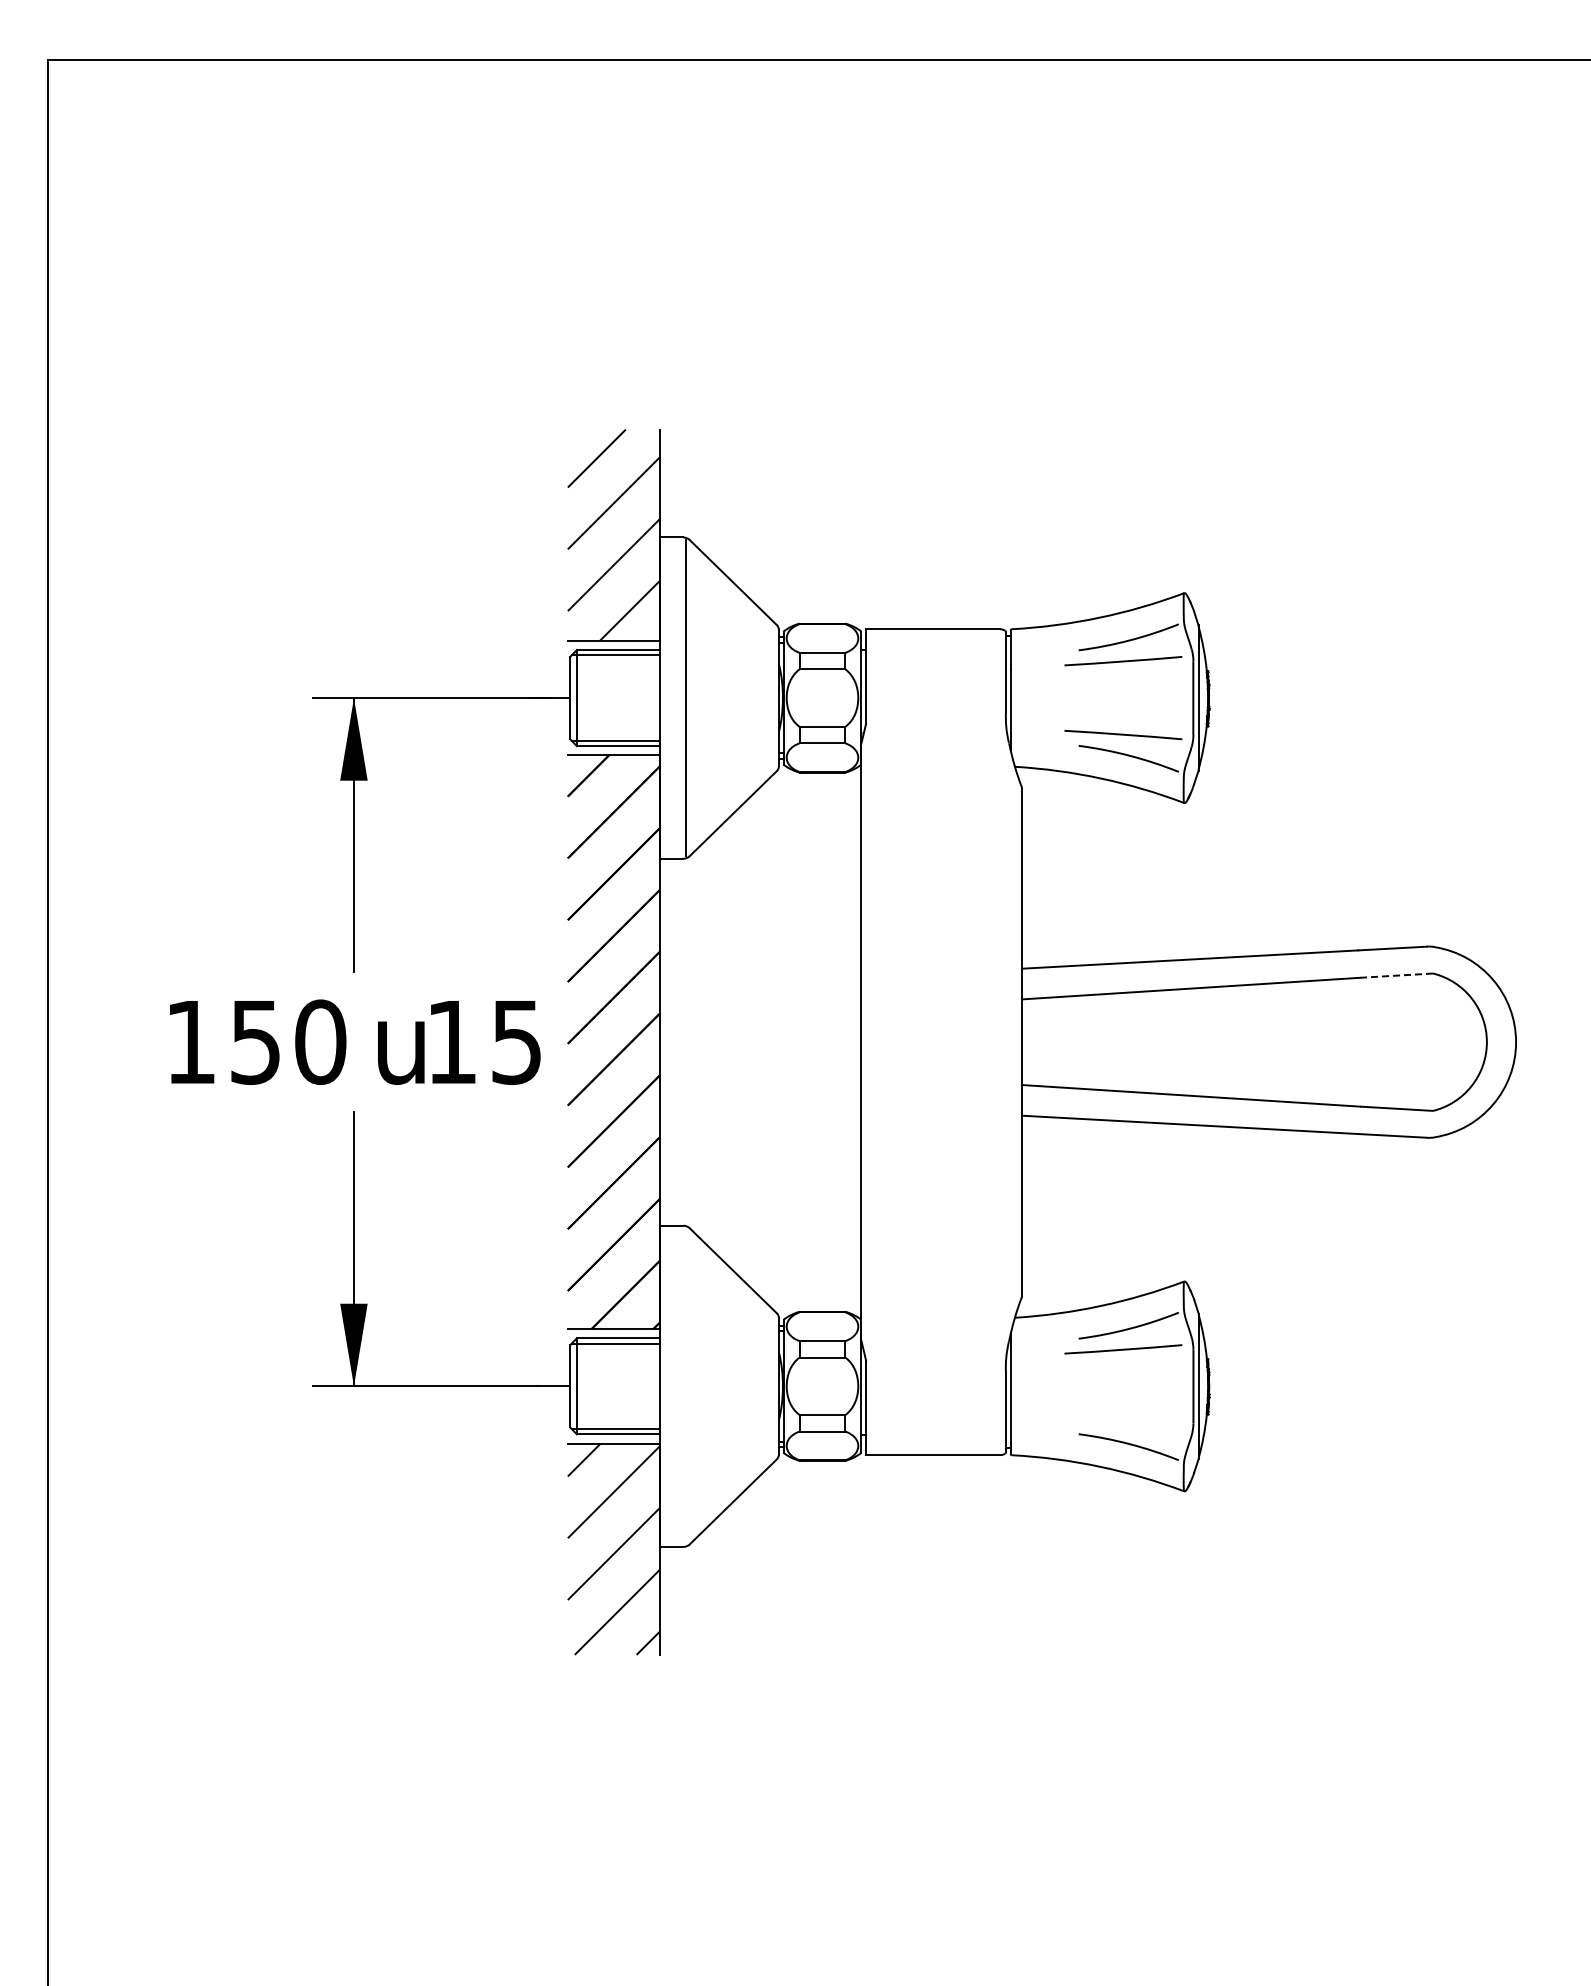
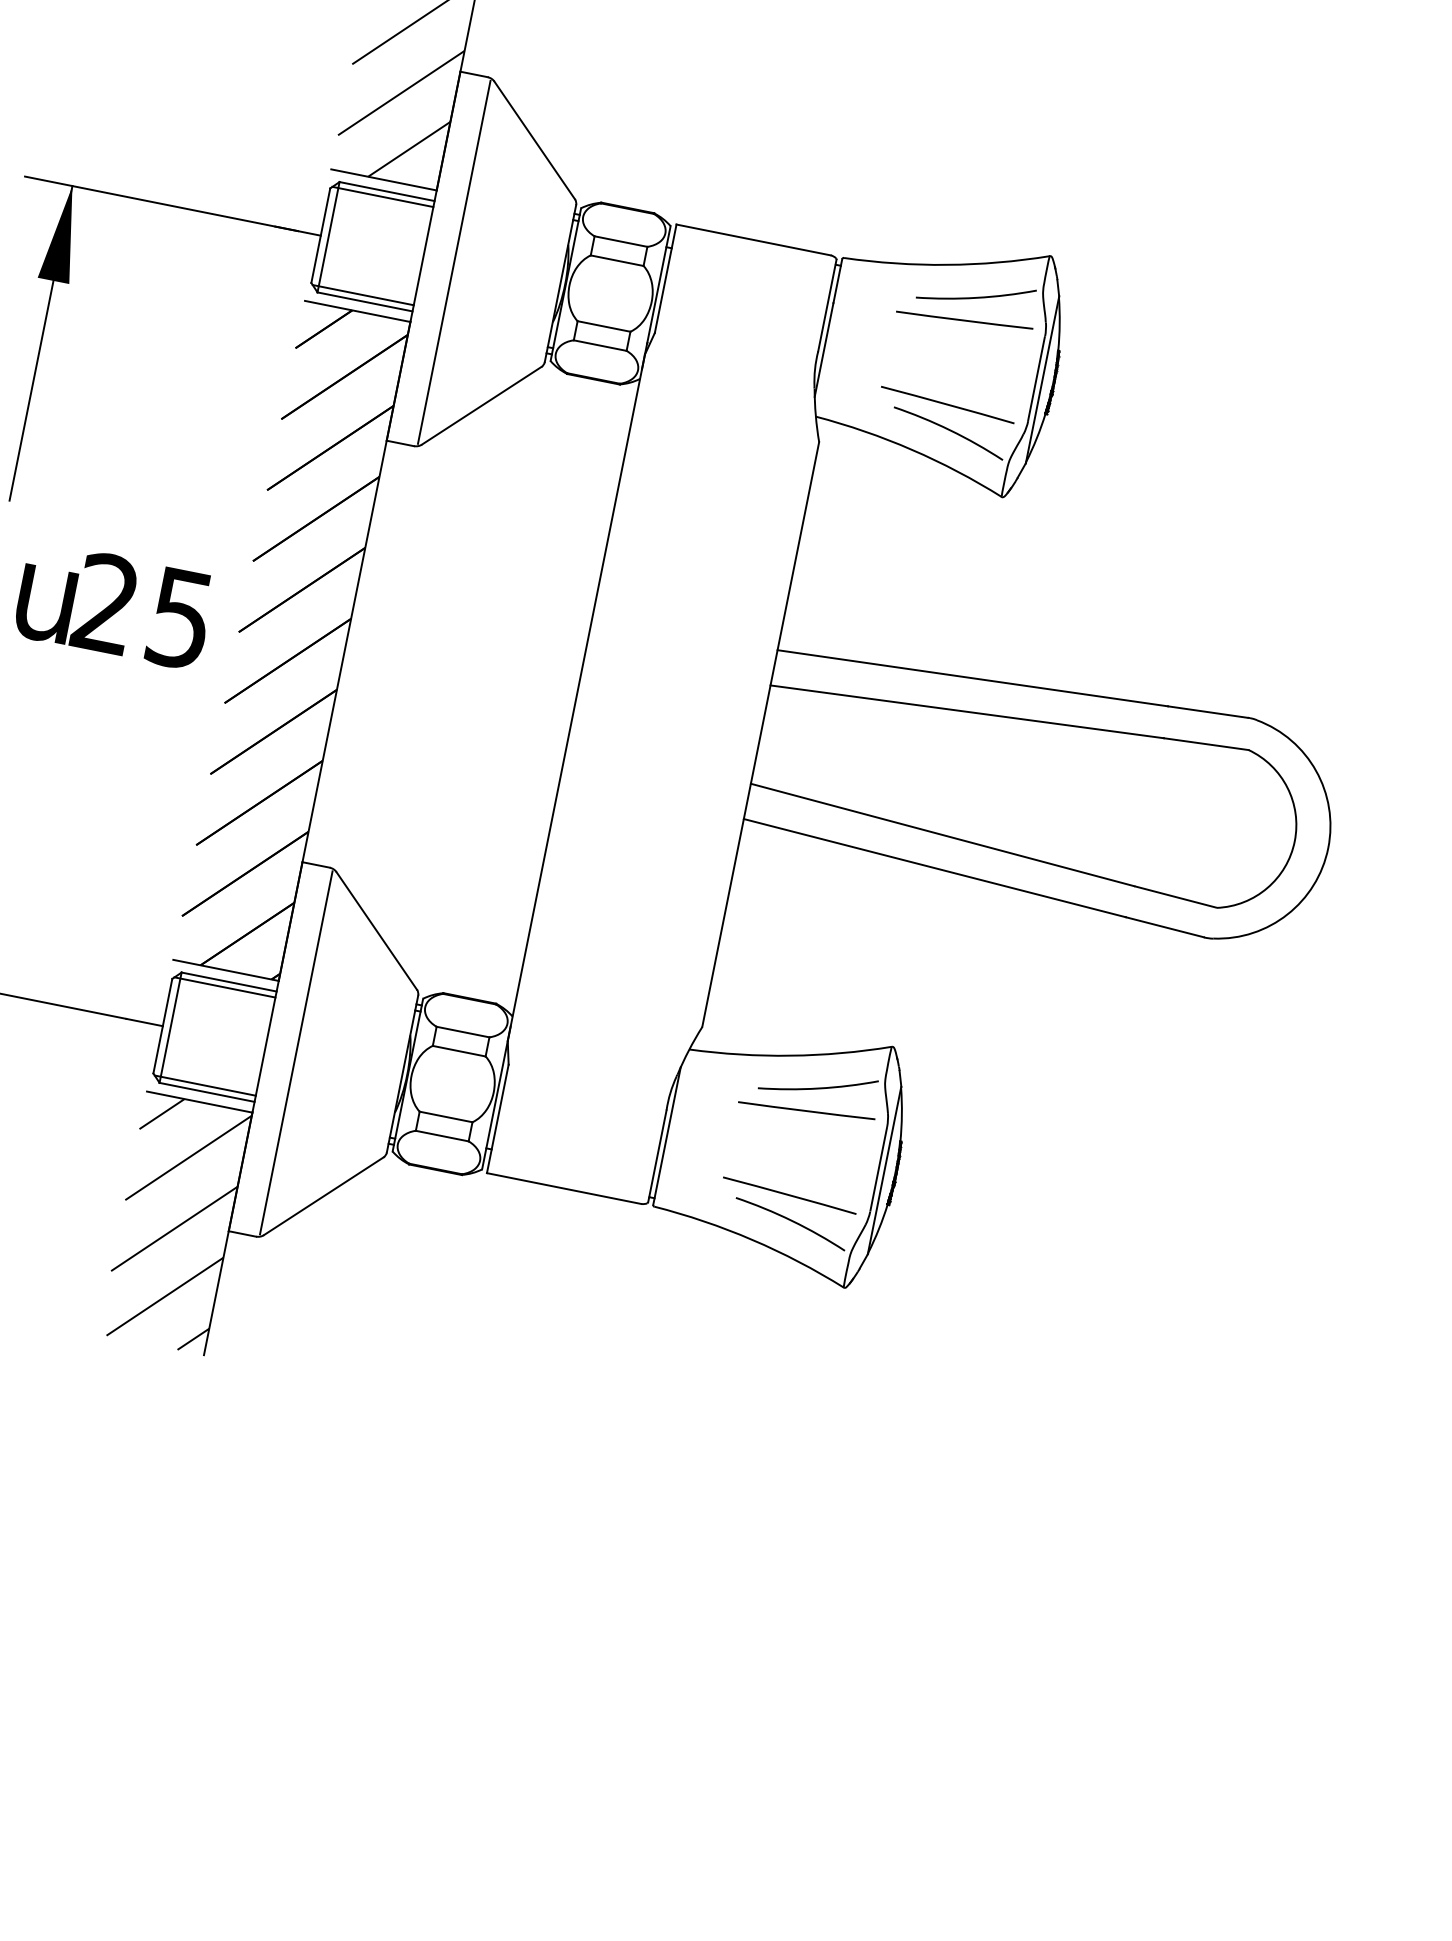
line: (1396, 975) -> (1206, 743), dashed -> solid
text: (451, 1041) -> (105, 602), 15 -> 25
line: (686, 1386) -> (296, 1053), added
line: (1123, 1423) -> (789, 1195), added

